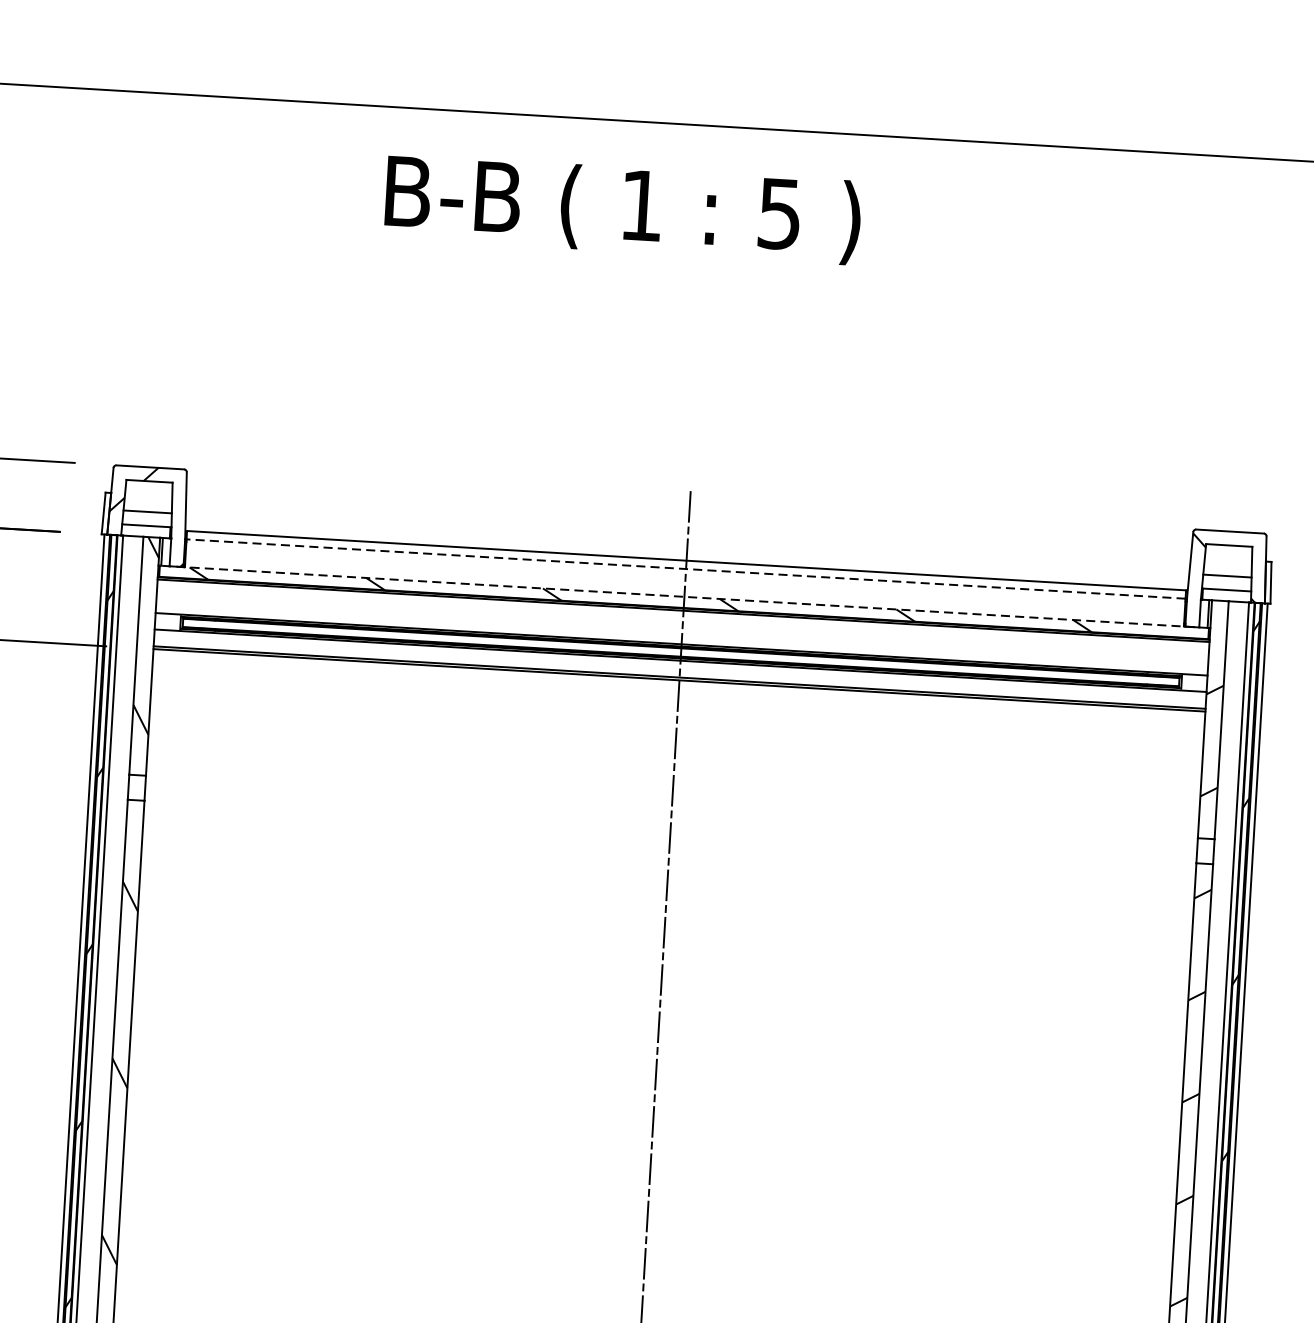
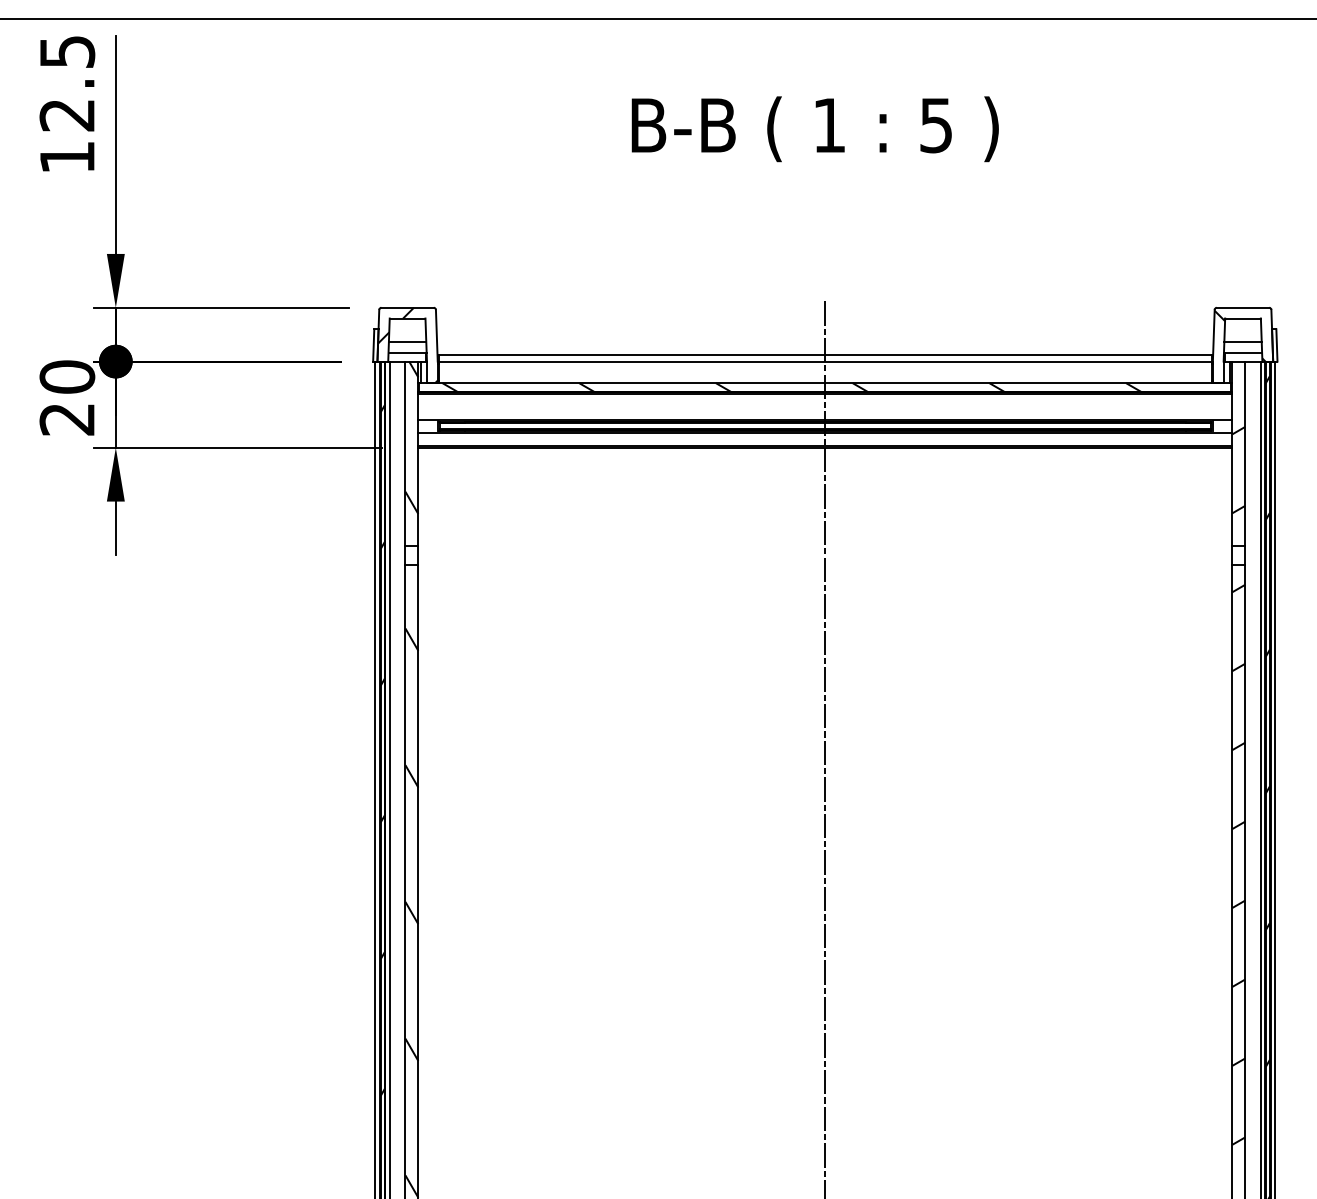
text: (622, 209) -> (814, 129), moved
line: (685, 568) -> (824, 361), dashed -> solid
line: (684, 597) -> (825, 383), dashed -> solid

